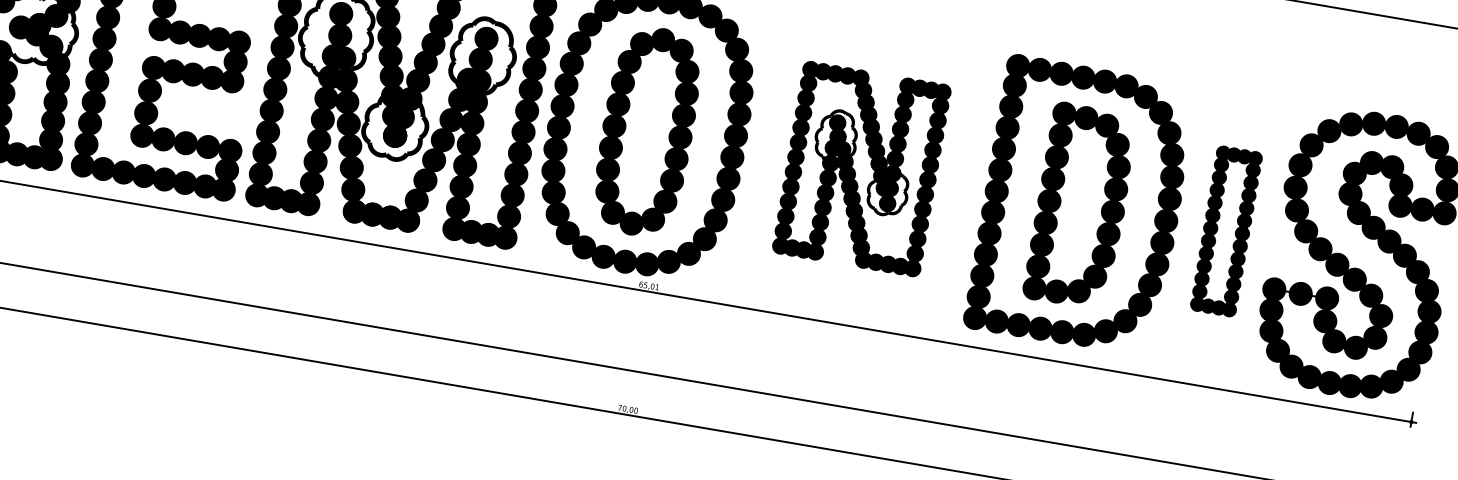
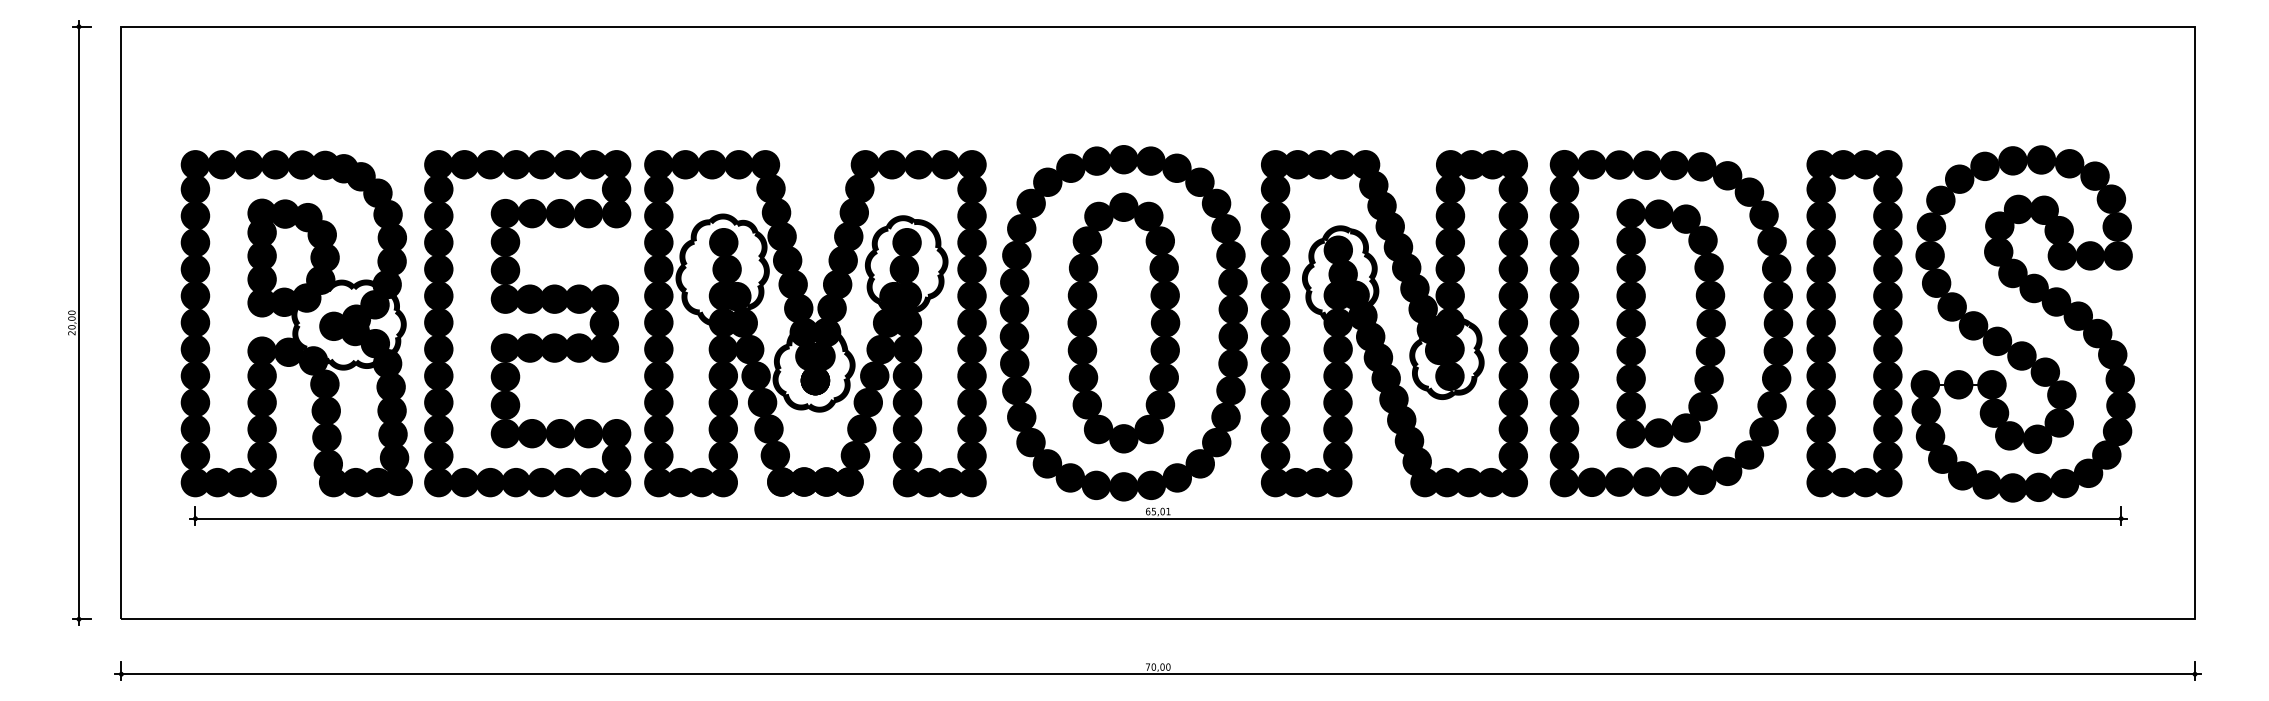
part: (861, 168) -> (1394, 323), size x1.43
part: (1226, 231) -> (1854, 323), size x1.67

